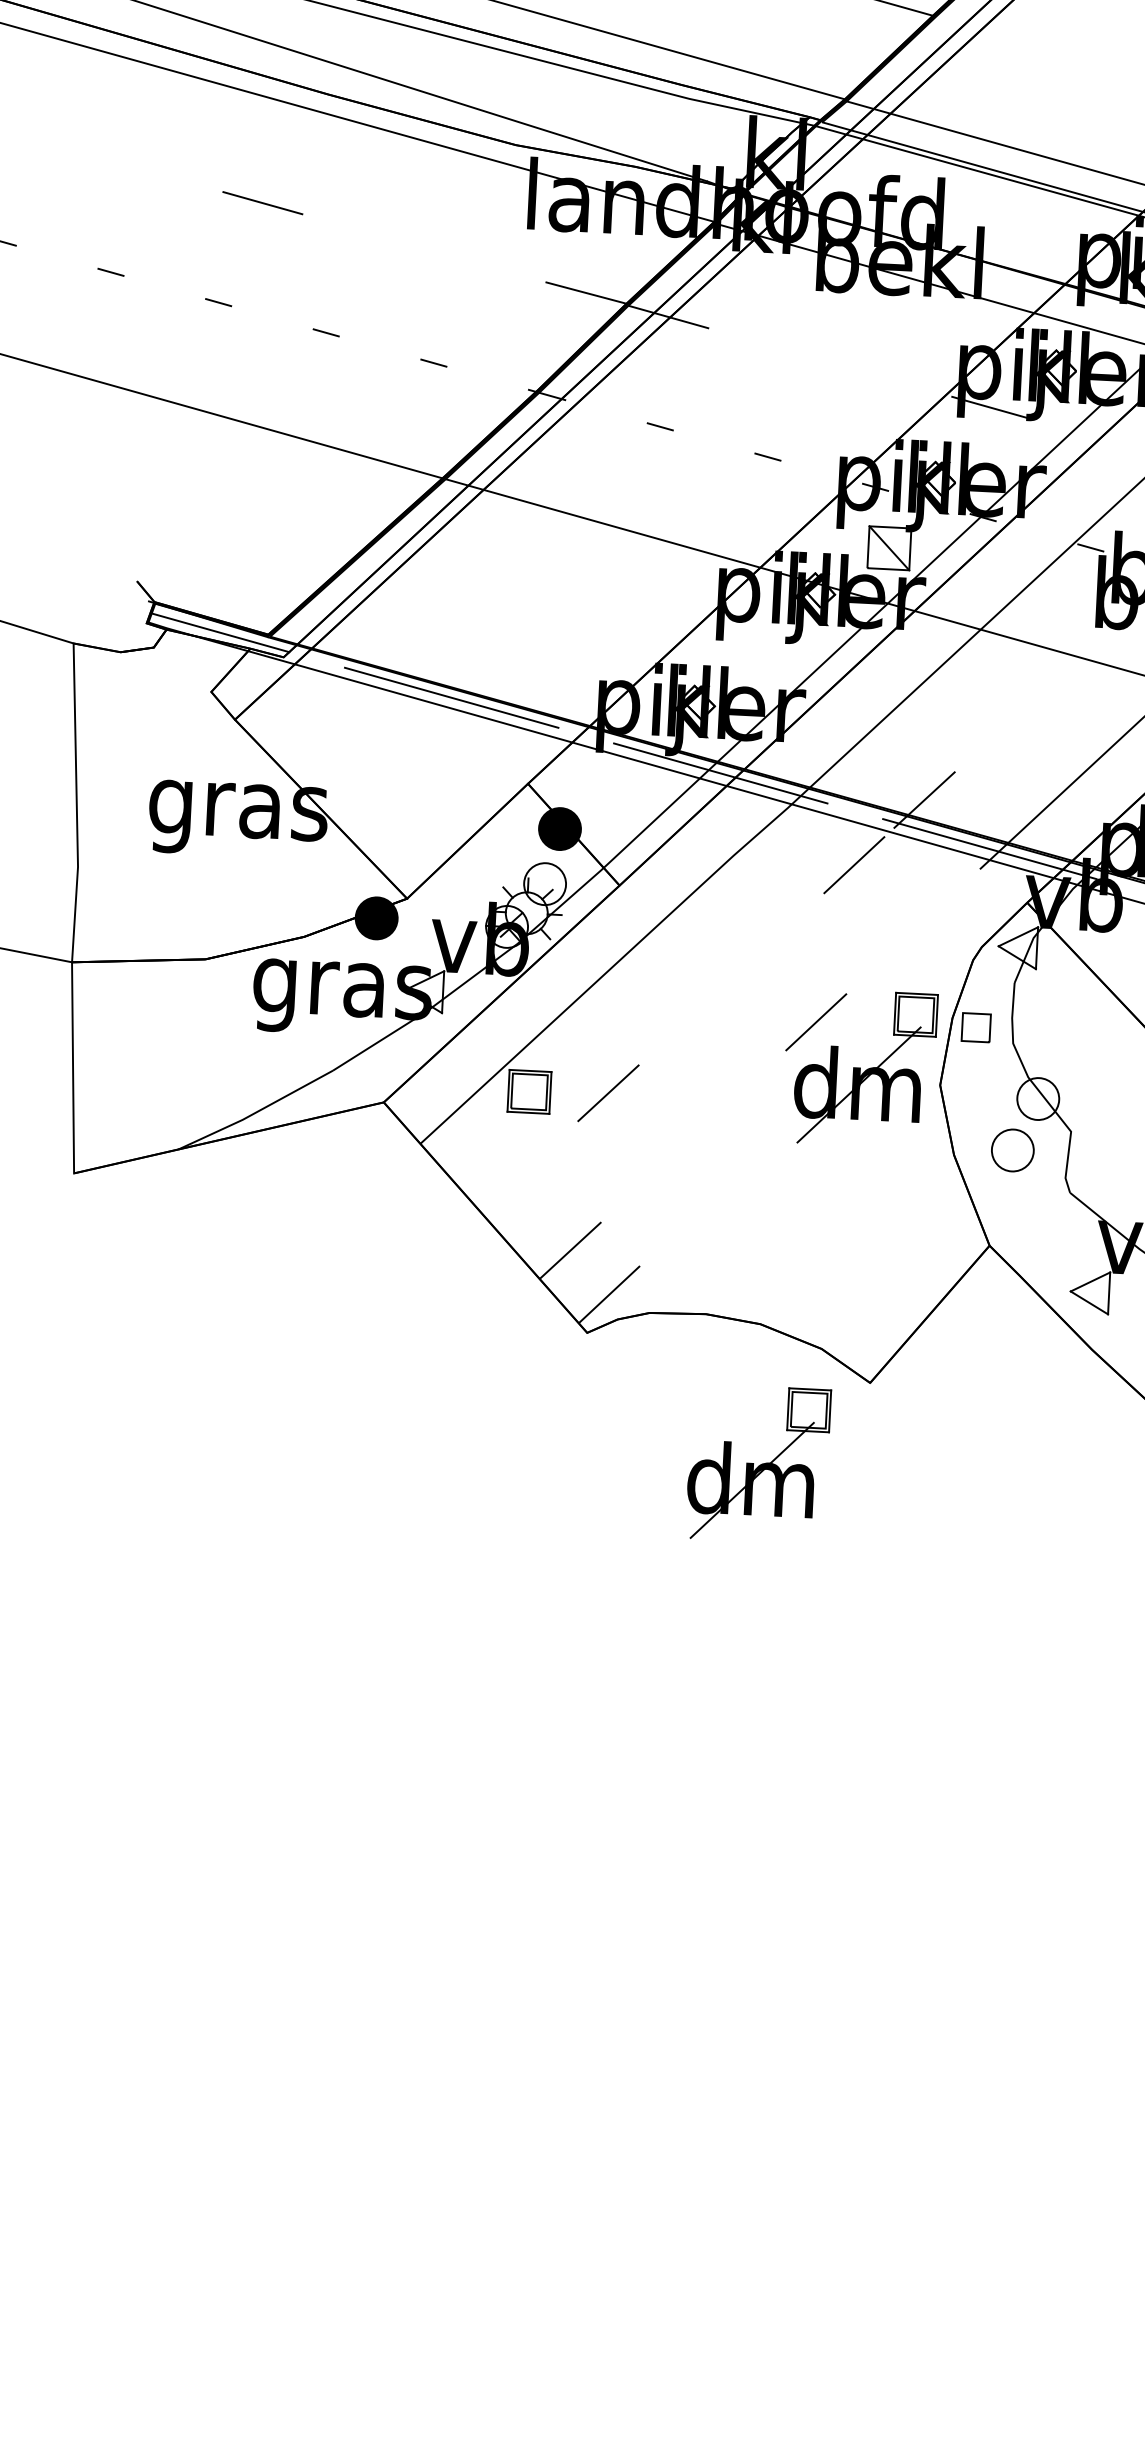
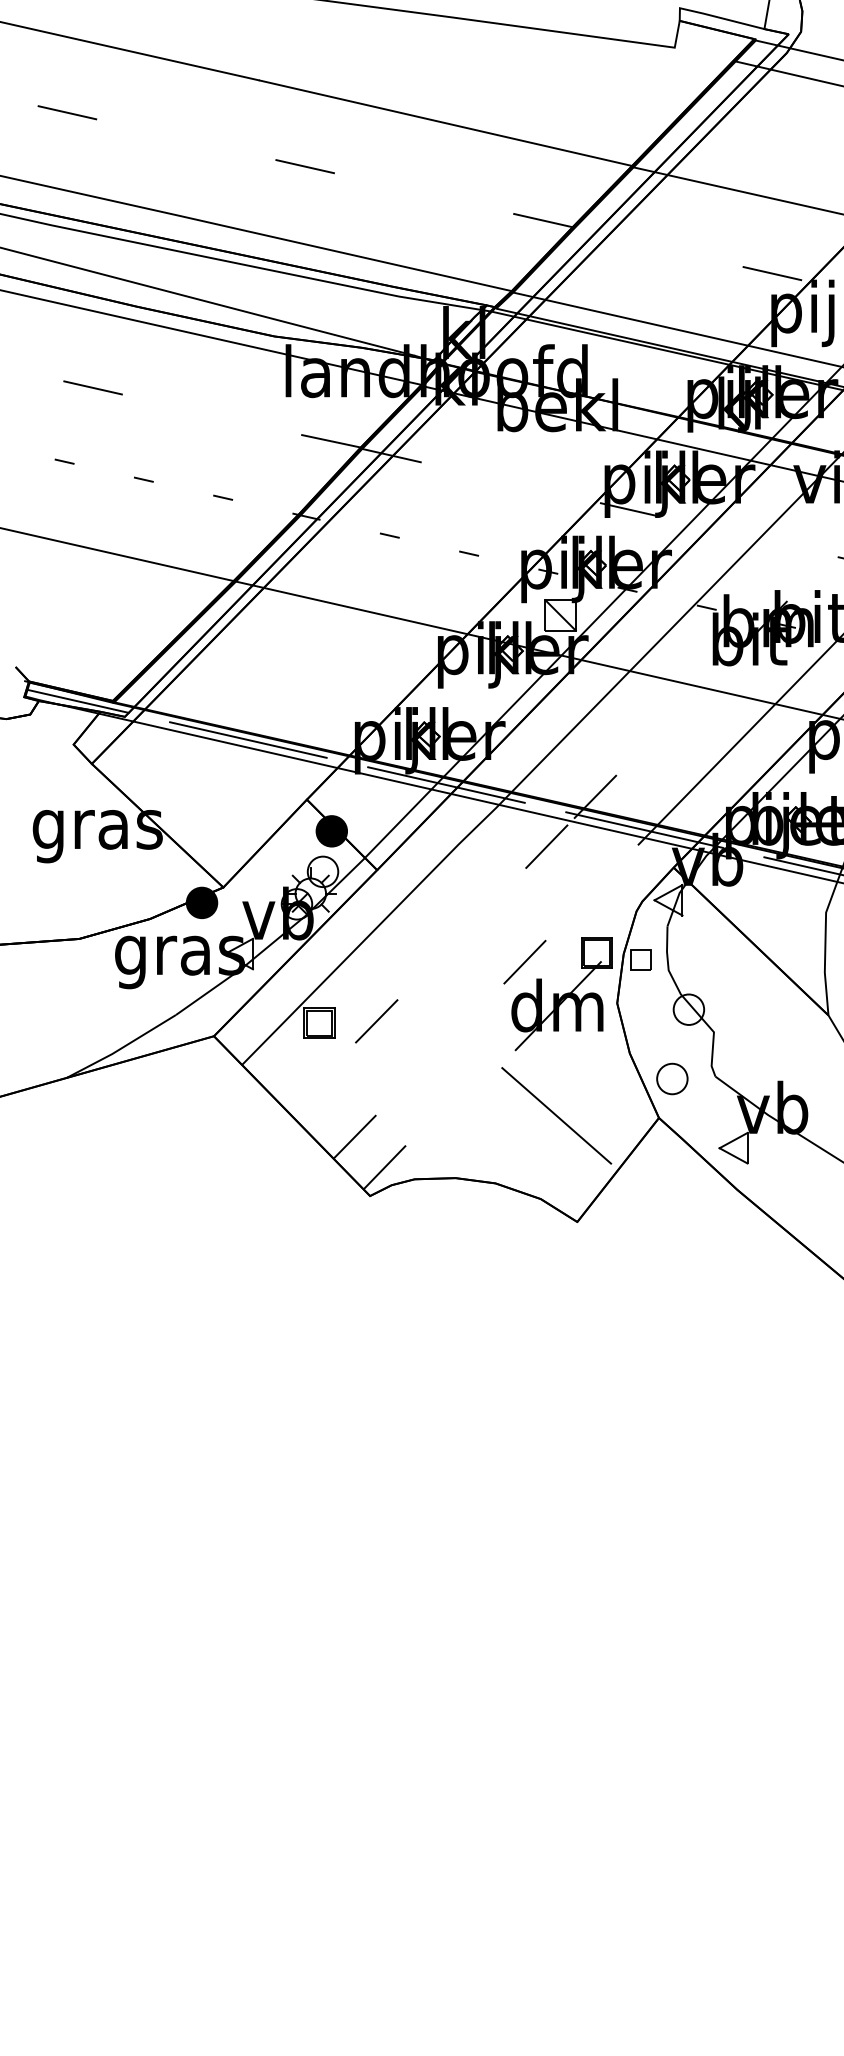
part: (1013, 1149) -> (672, 1078), moved
line: (848, 1235) -> (556, 1115), added
part: (757, 1464) -> (498, 1285), removed

